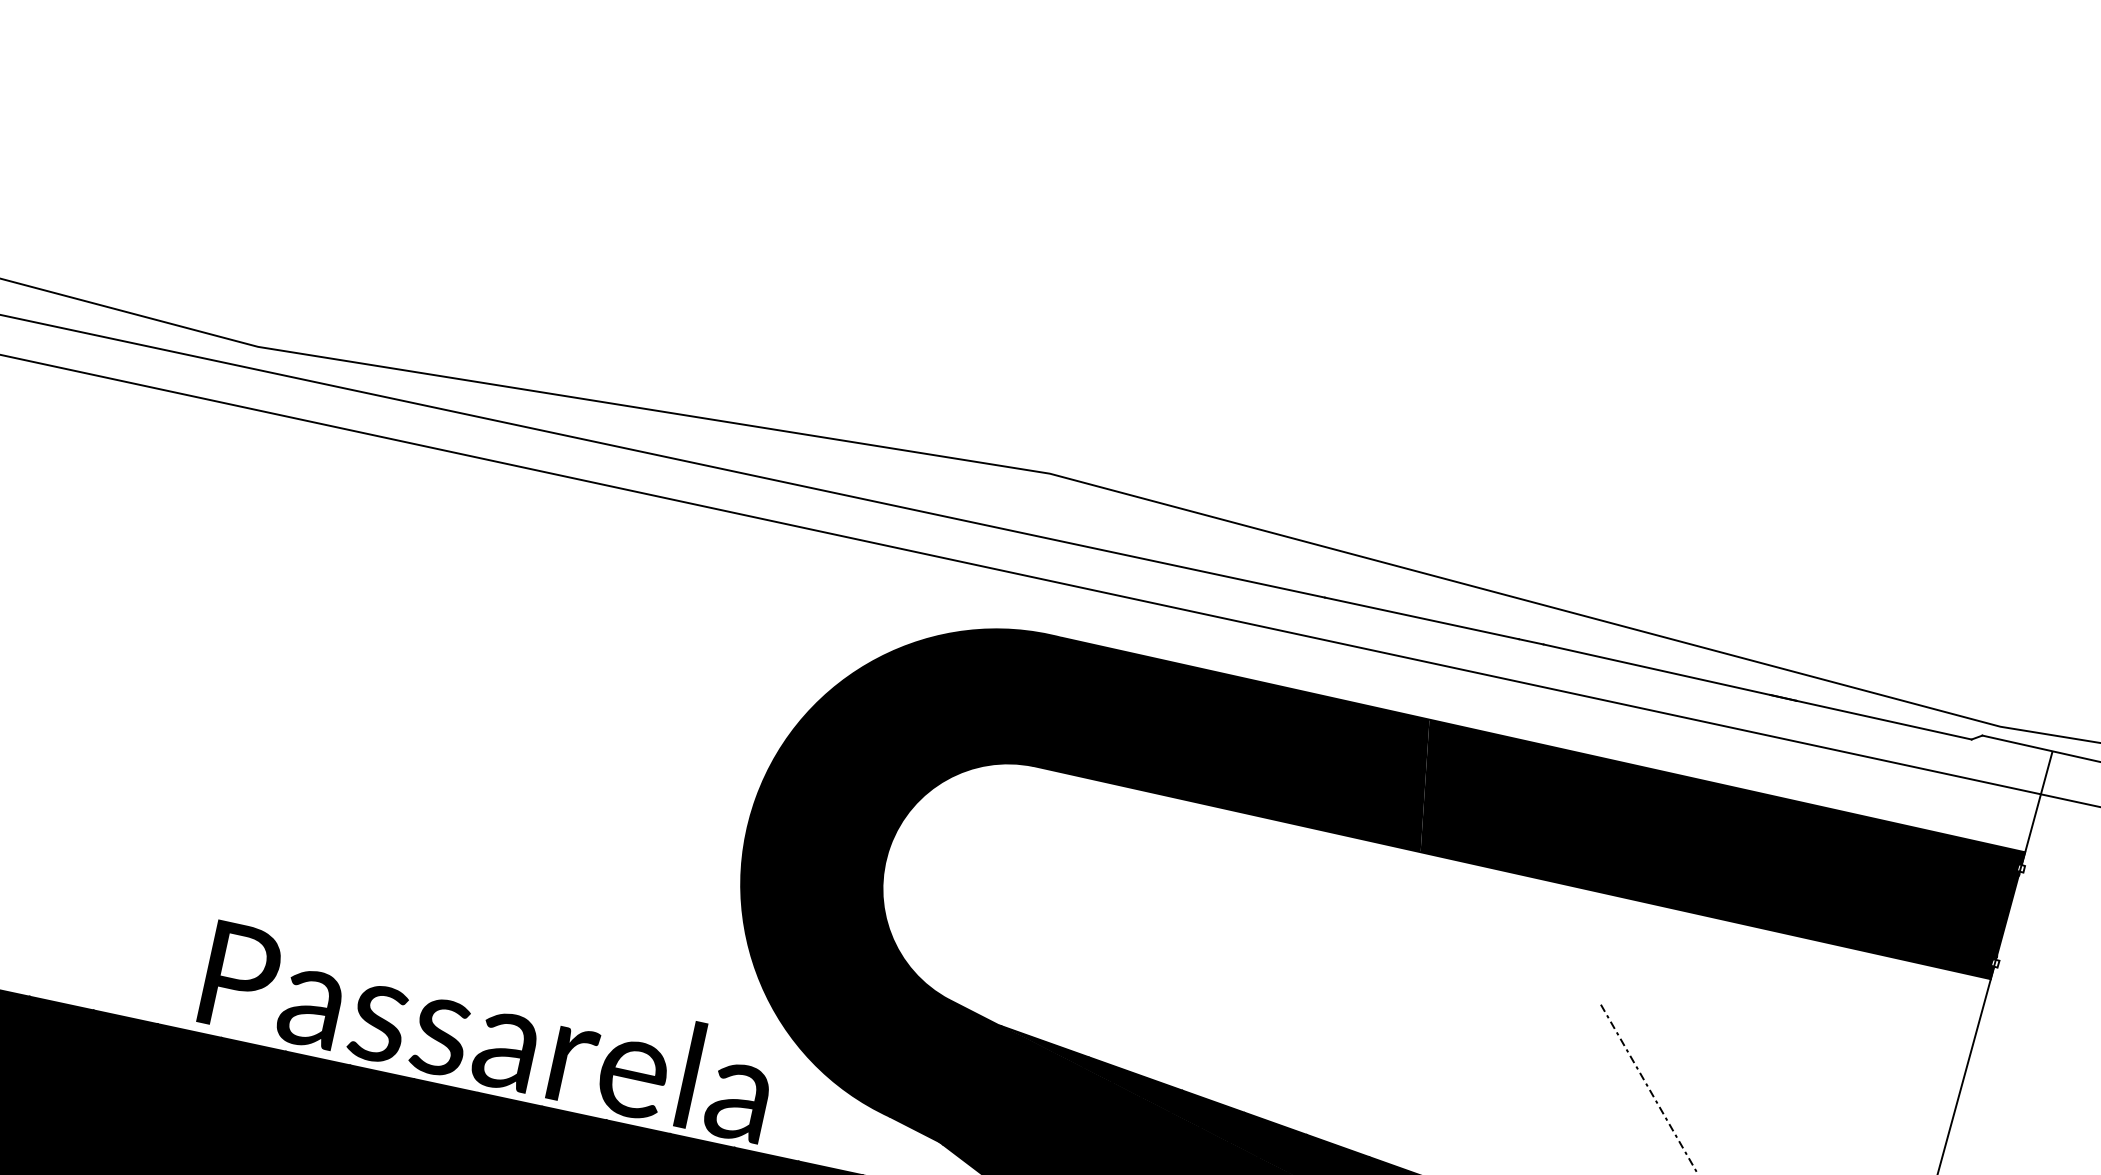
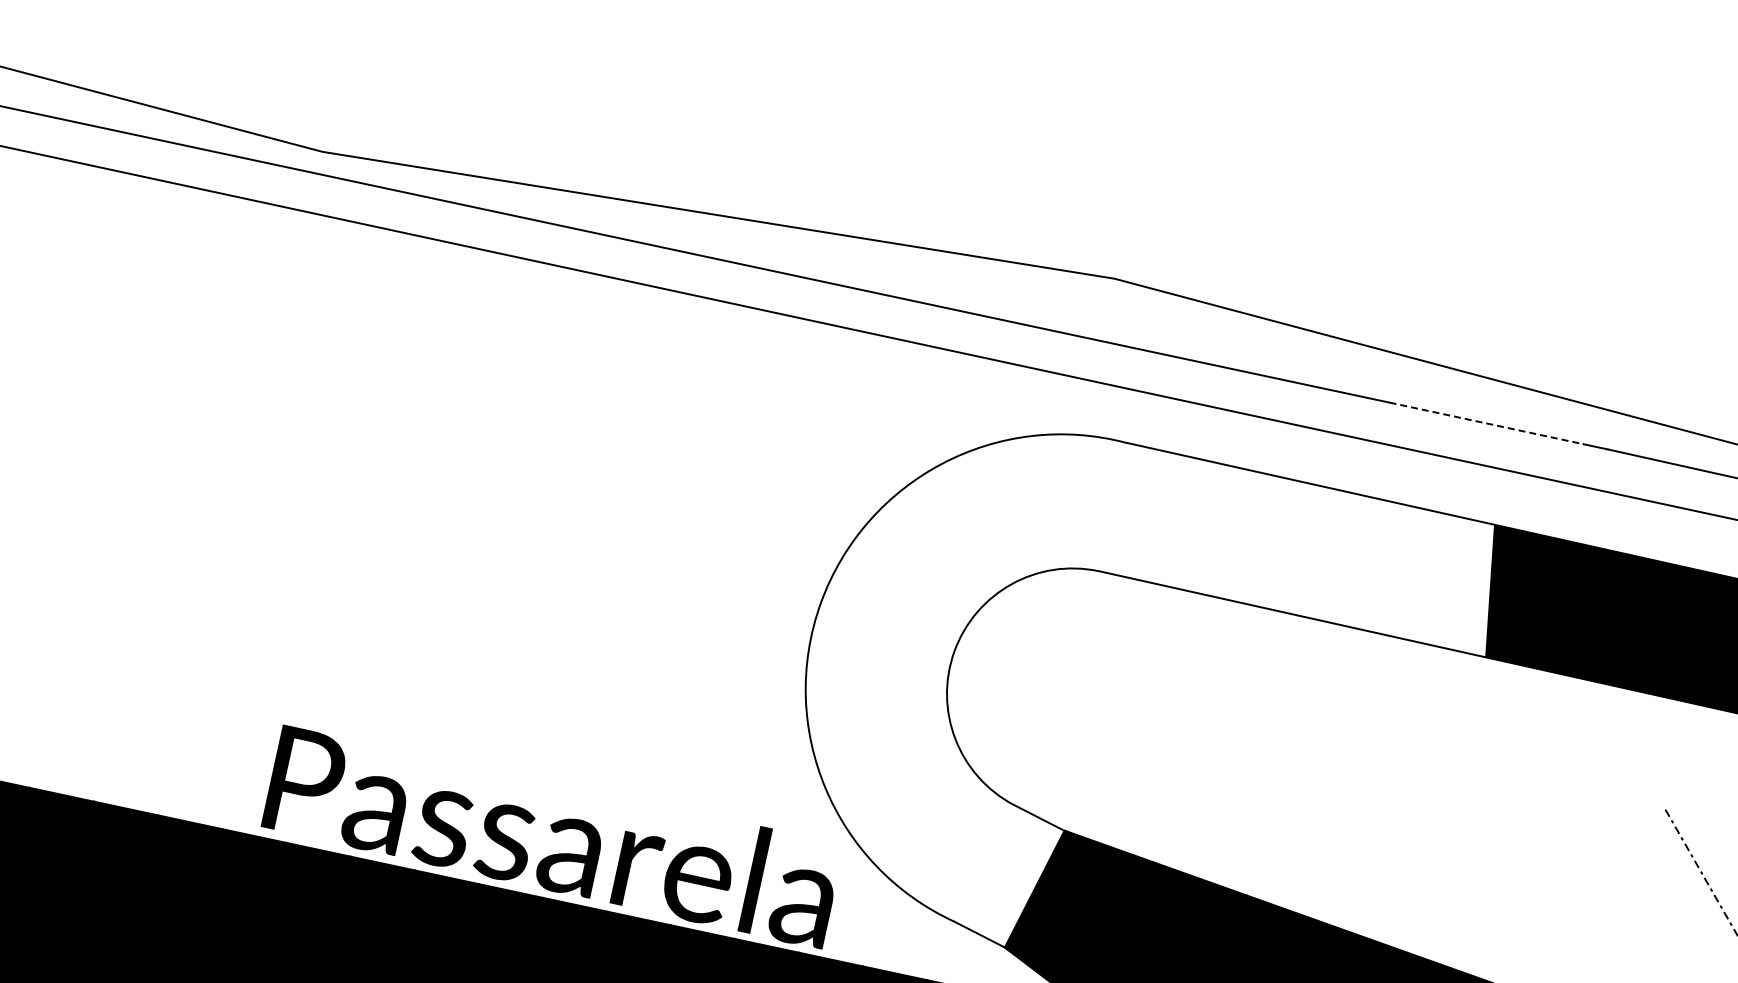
line: (1422, 618) -> (1487, 423), solid -> dashed
fill: (1085, 886) -> (1150, 691), removed

